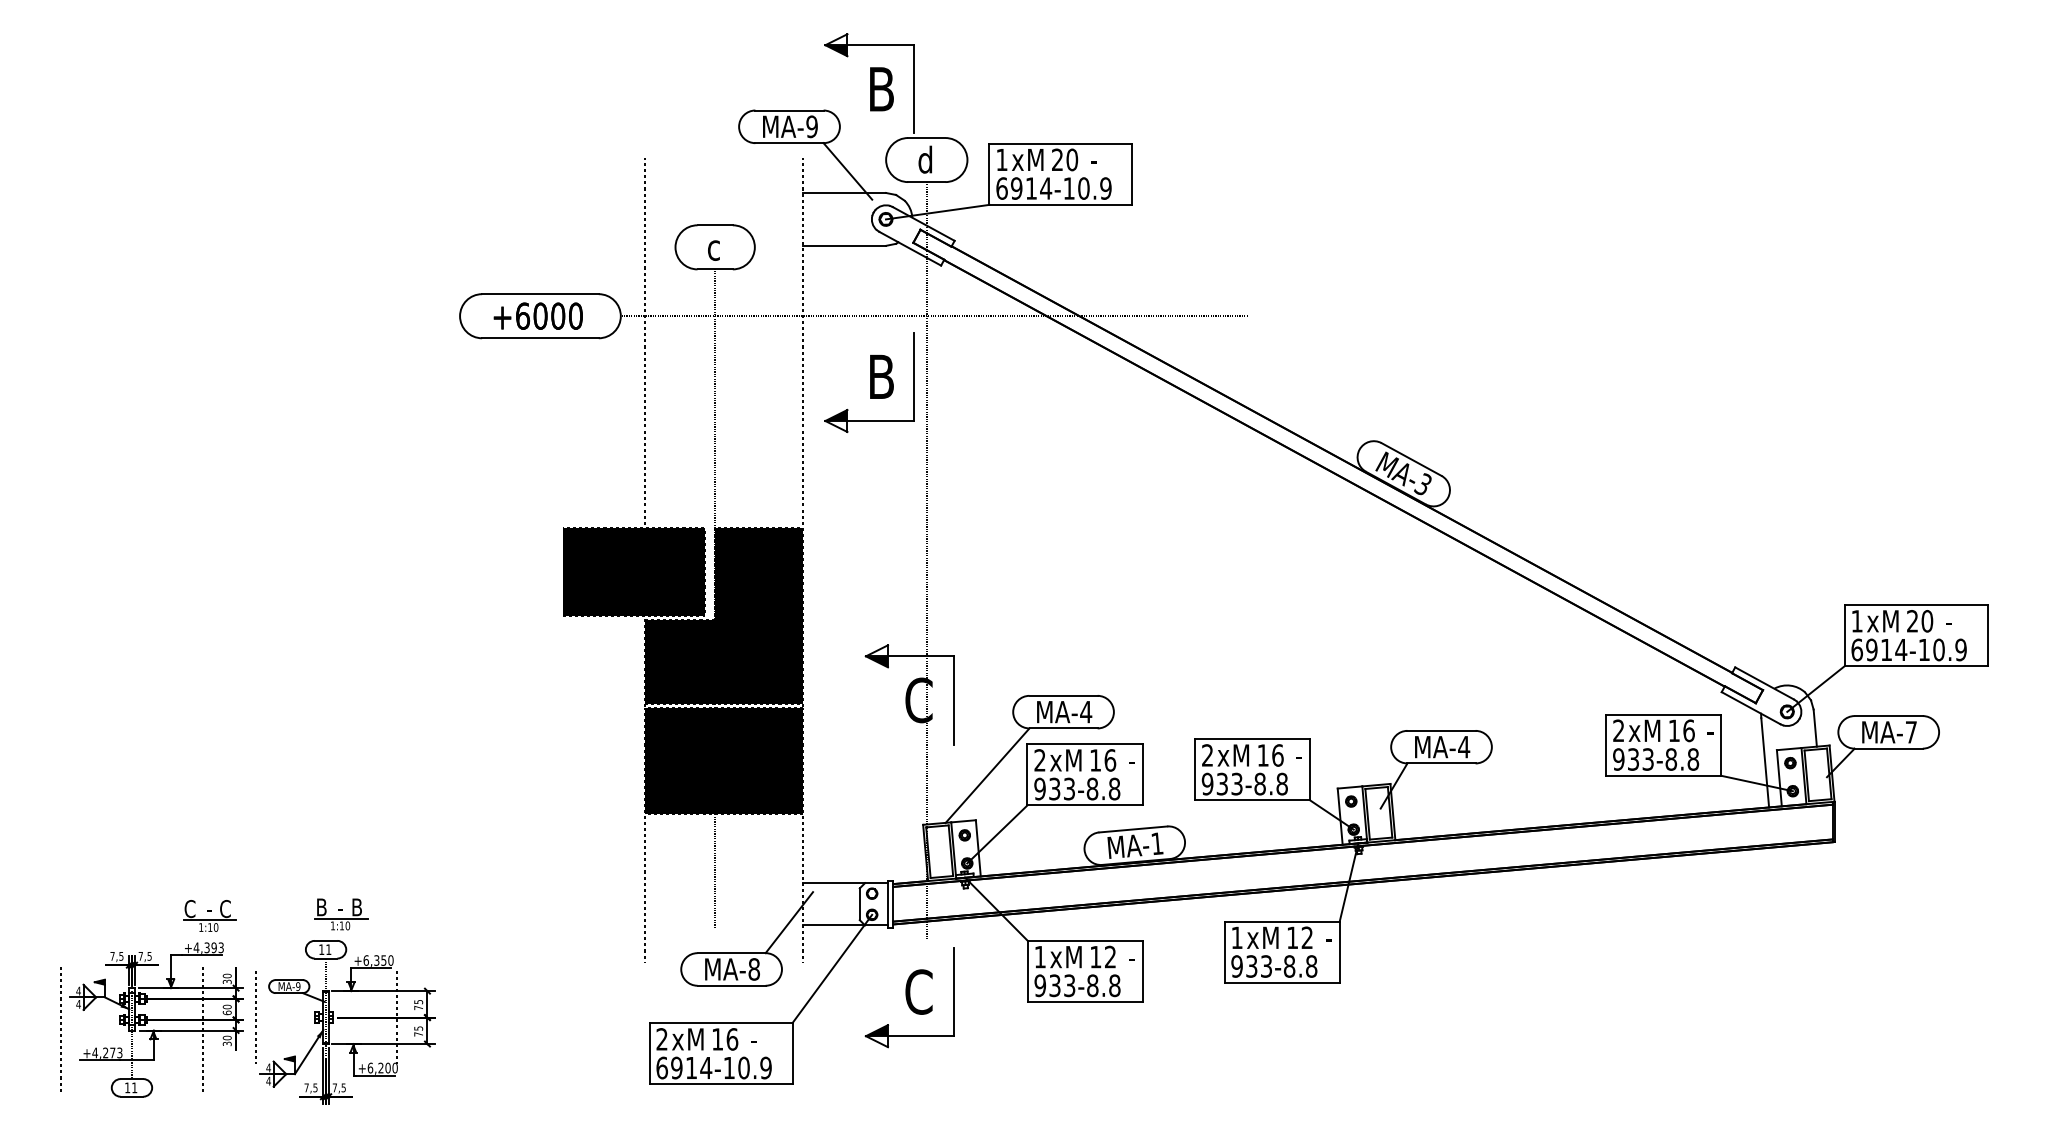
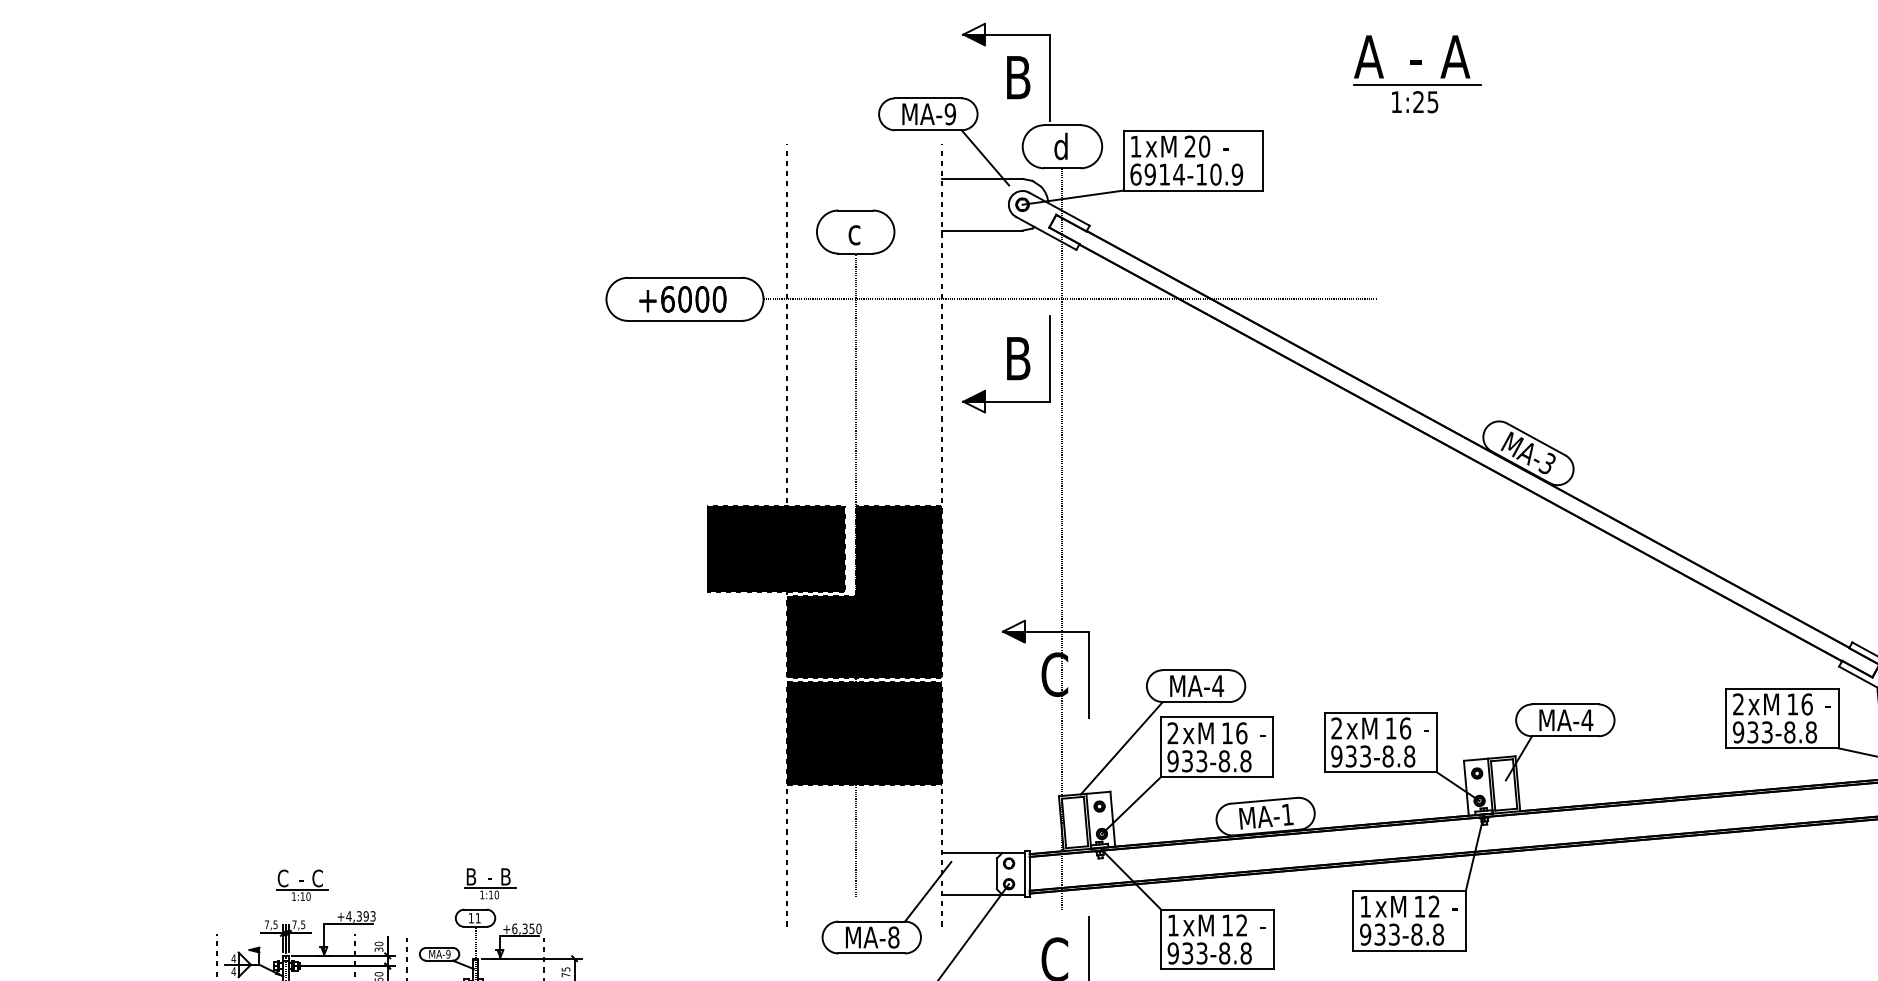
part: (1290, 75) -> (1417, 64), added
part: (209, 915) -> (302, 884), moved

